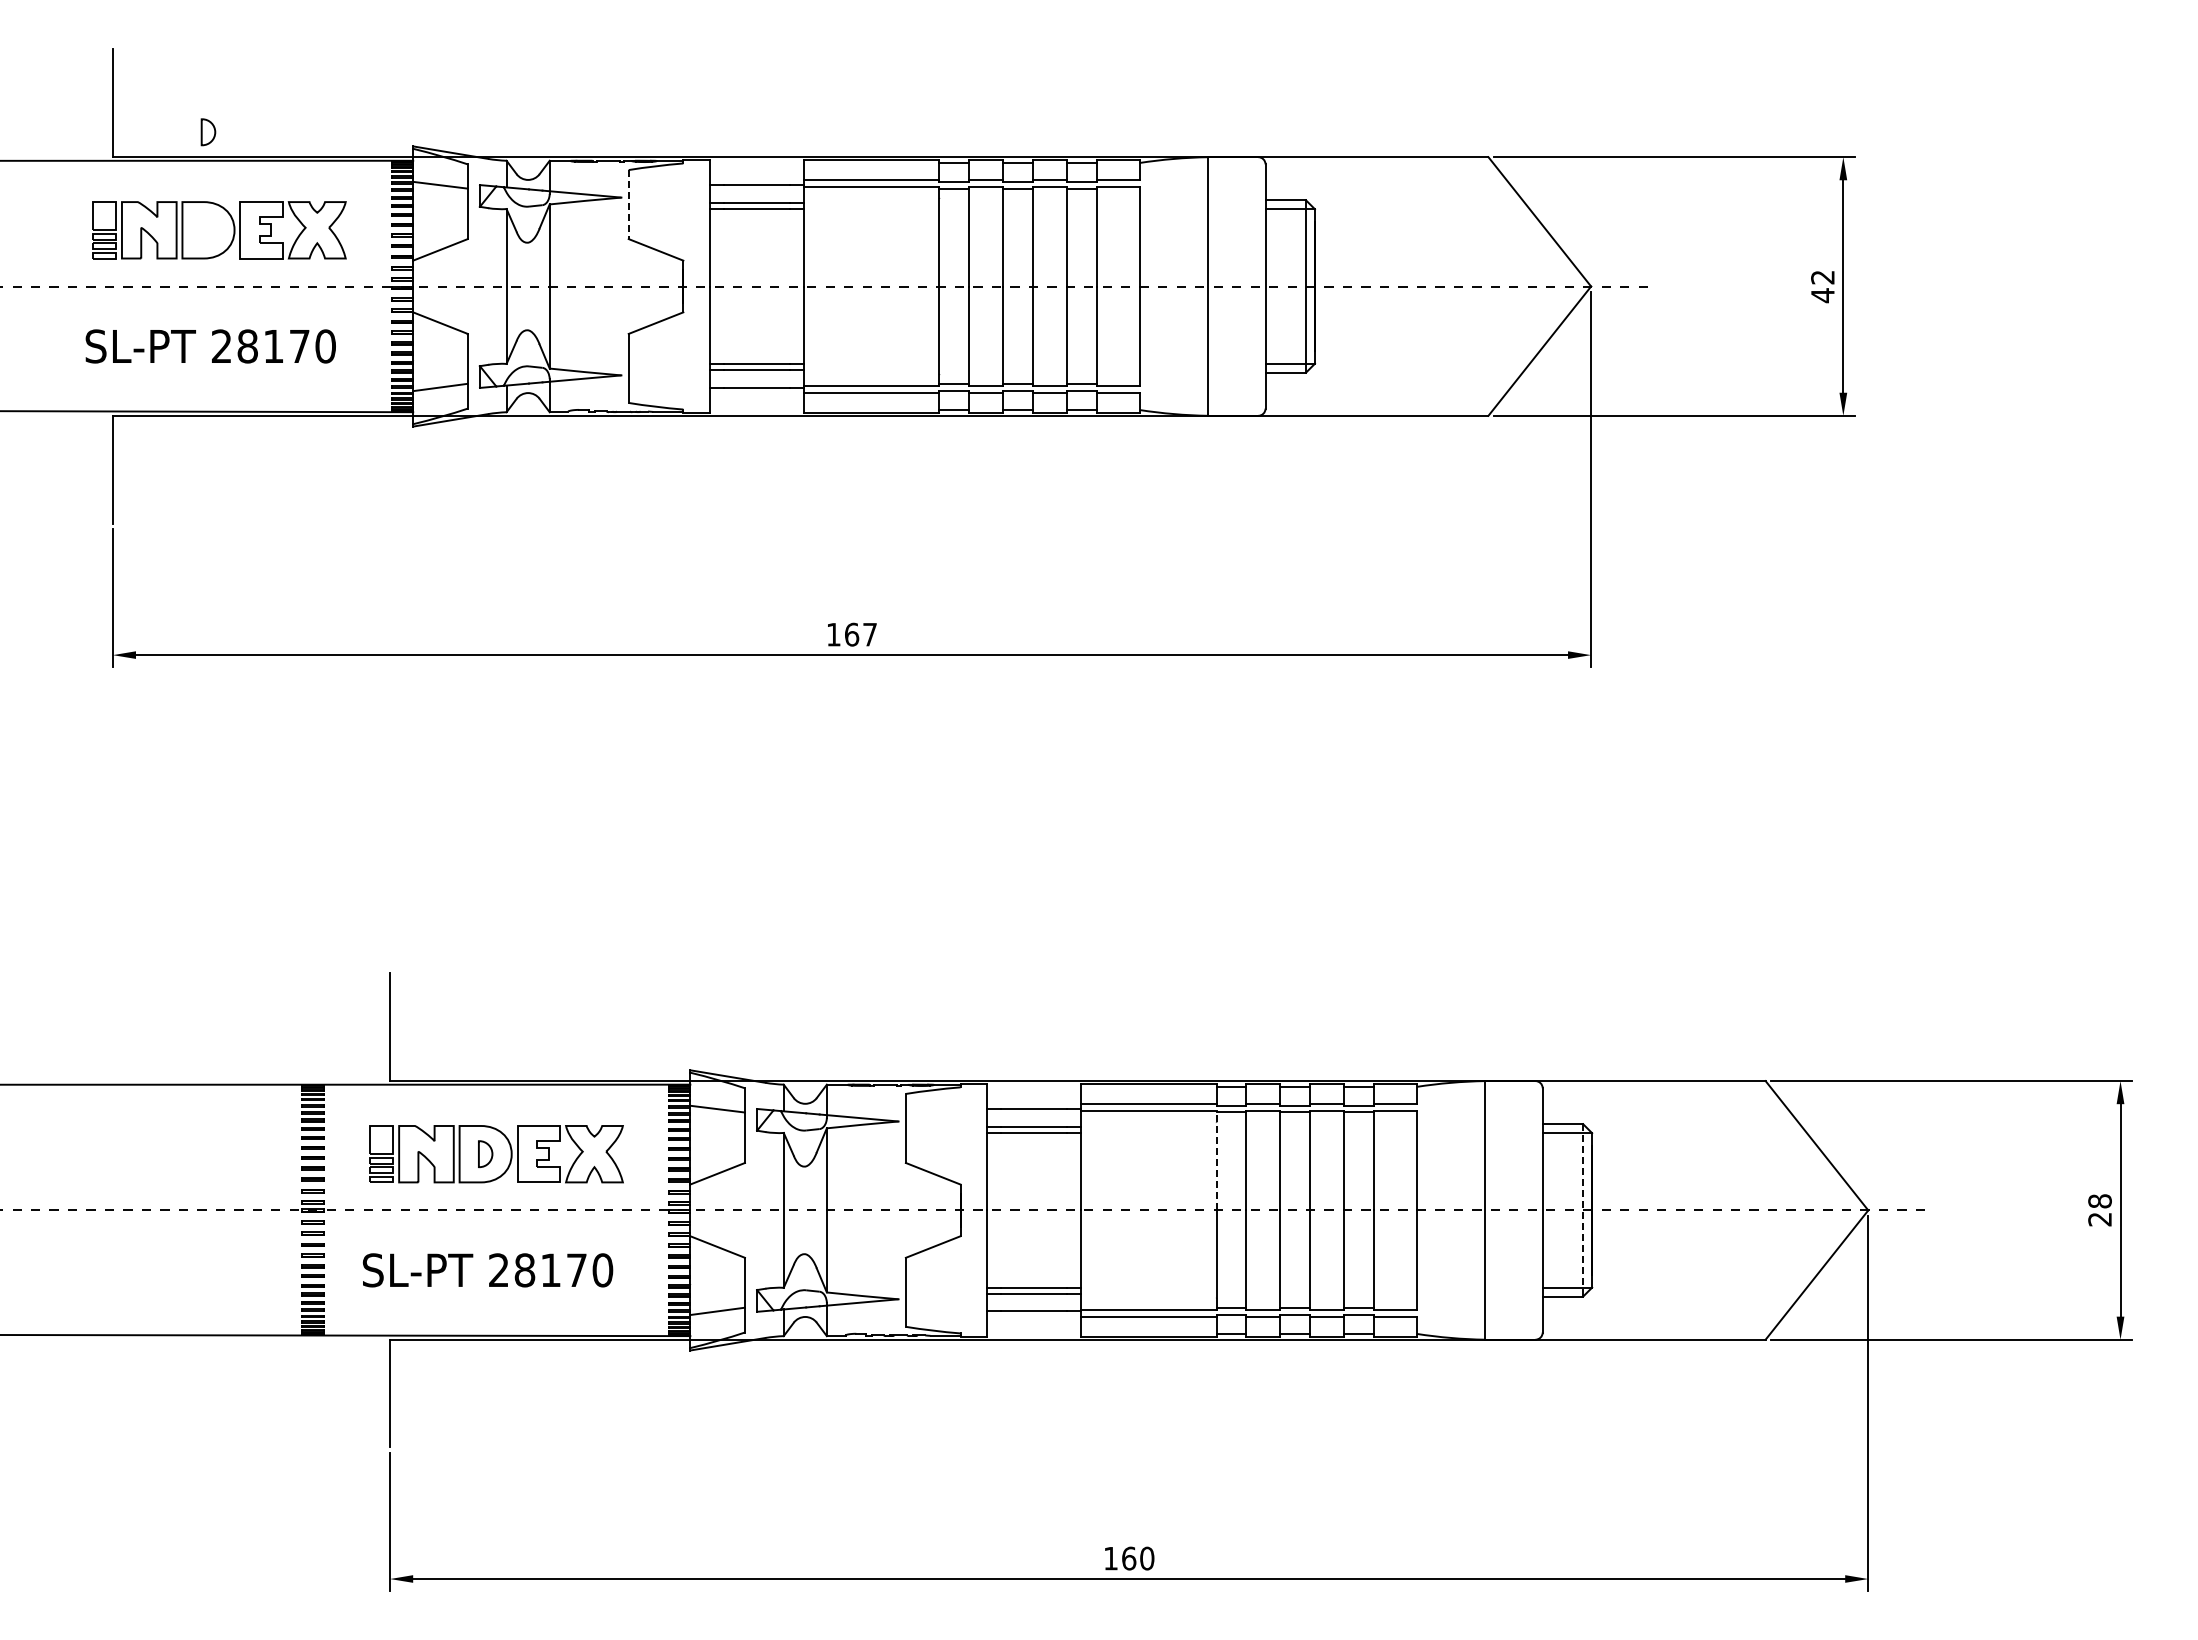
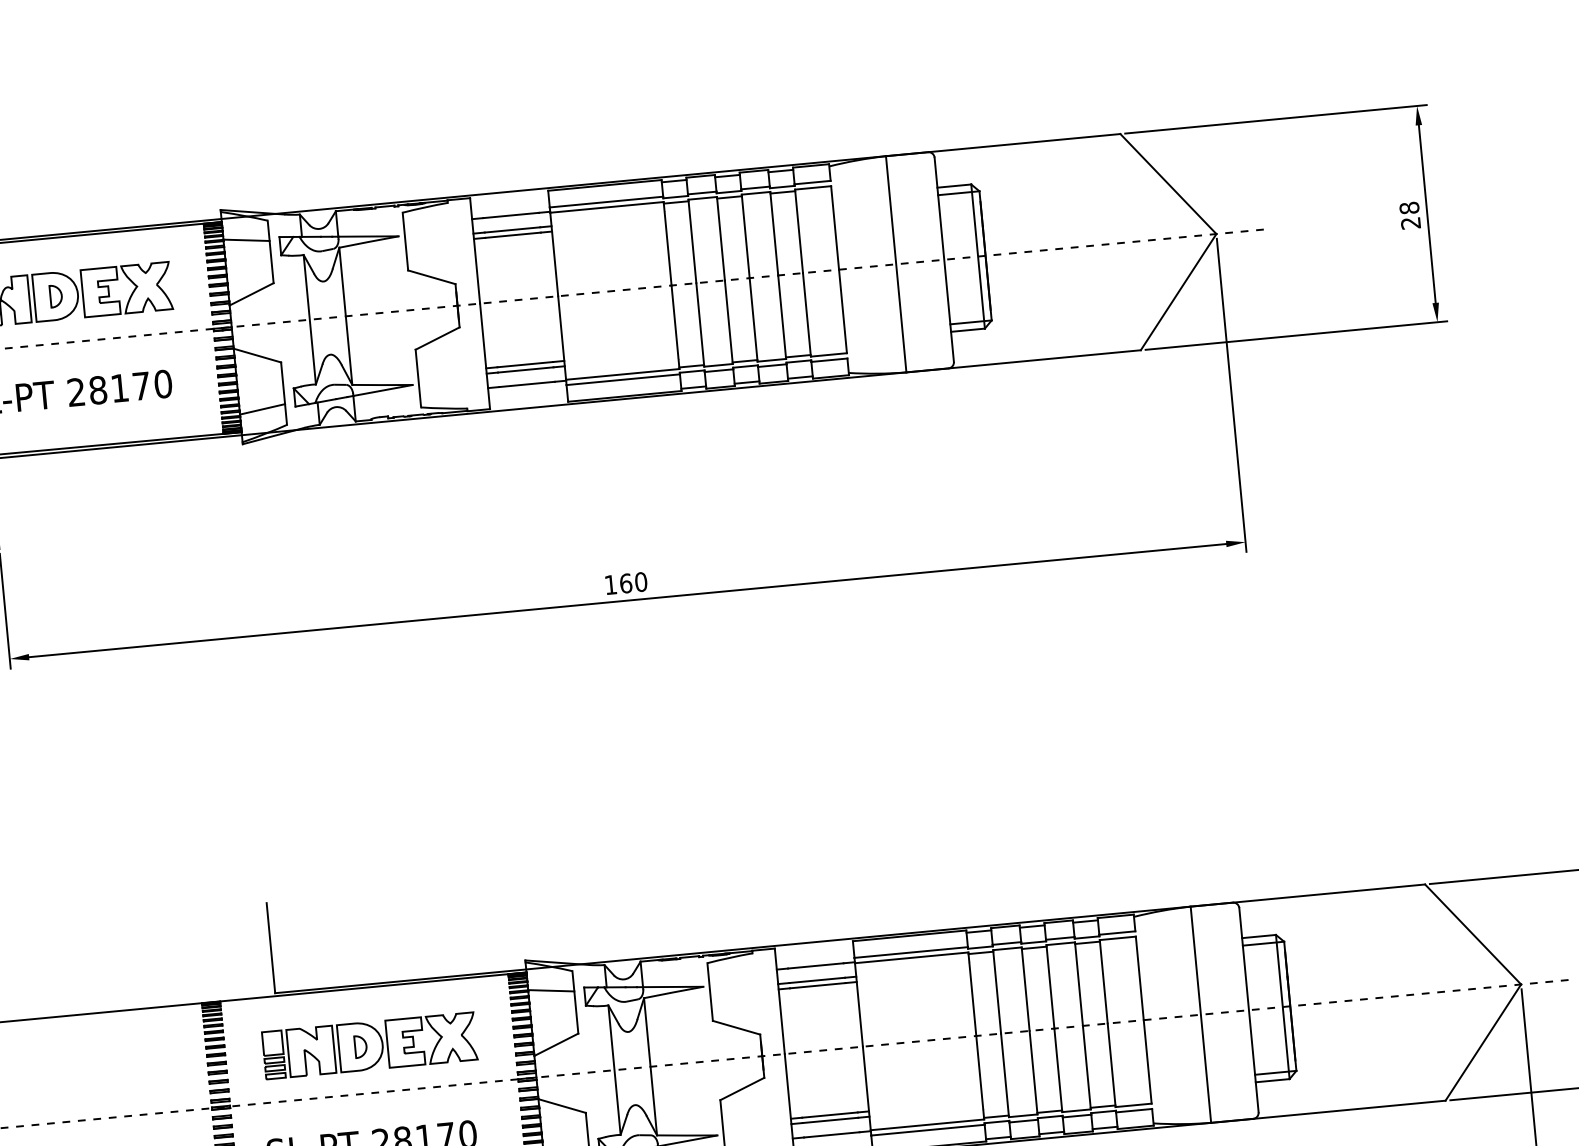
part: (208, 132) -> (56, 296), moved
line: (628, 204) -> (405, 241), dashed -> solid
text: (1822, 286) -> (1409, 215), 42 -> 28
text: (870, 634) -> (641, 581), 167 -> 160
line: (1216, 1160) -> (972, 994), dashed -> solid
line: (1583, 1210) -> (1283, 1007), dashed -> solid

